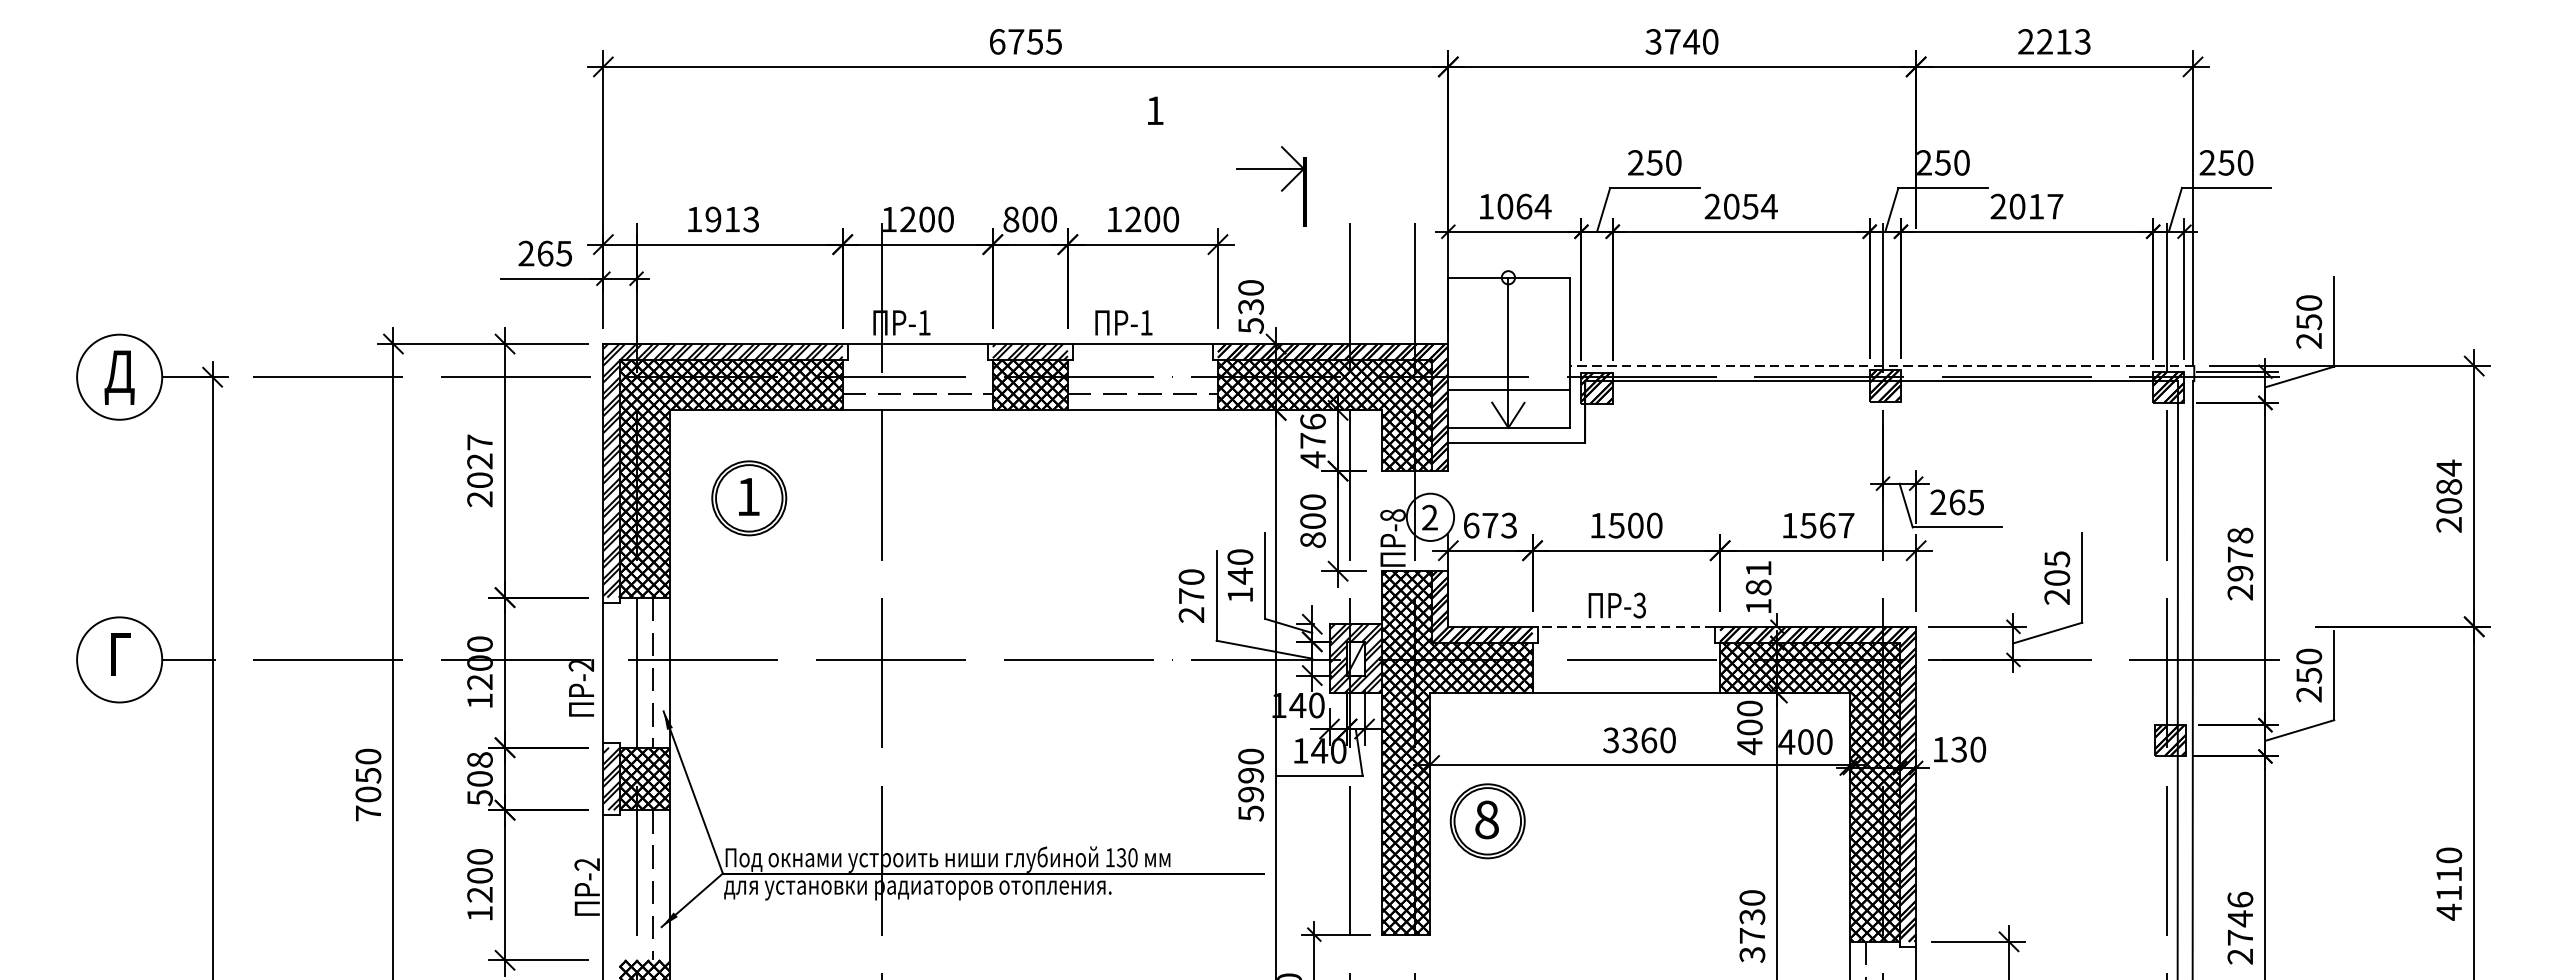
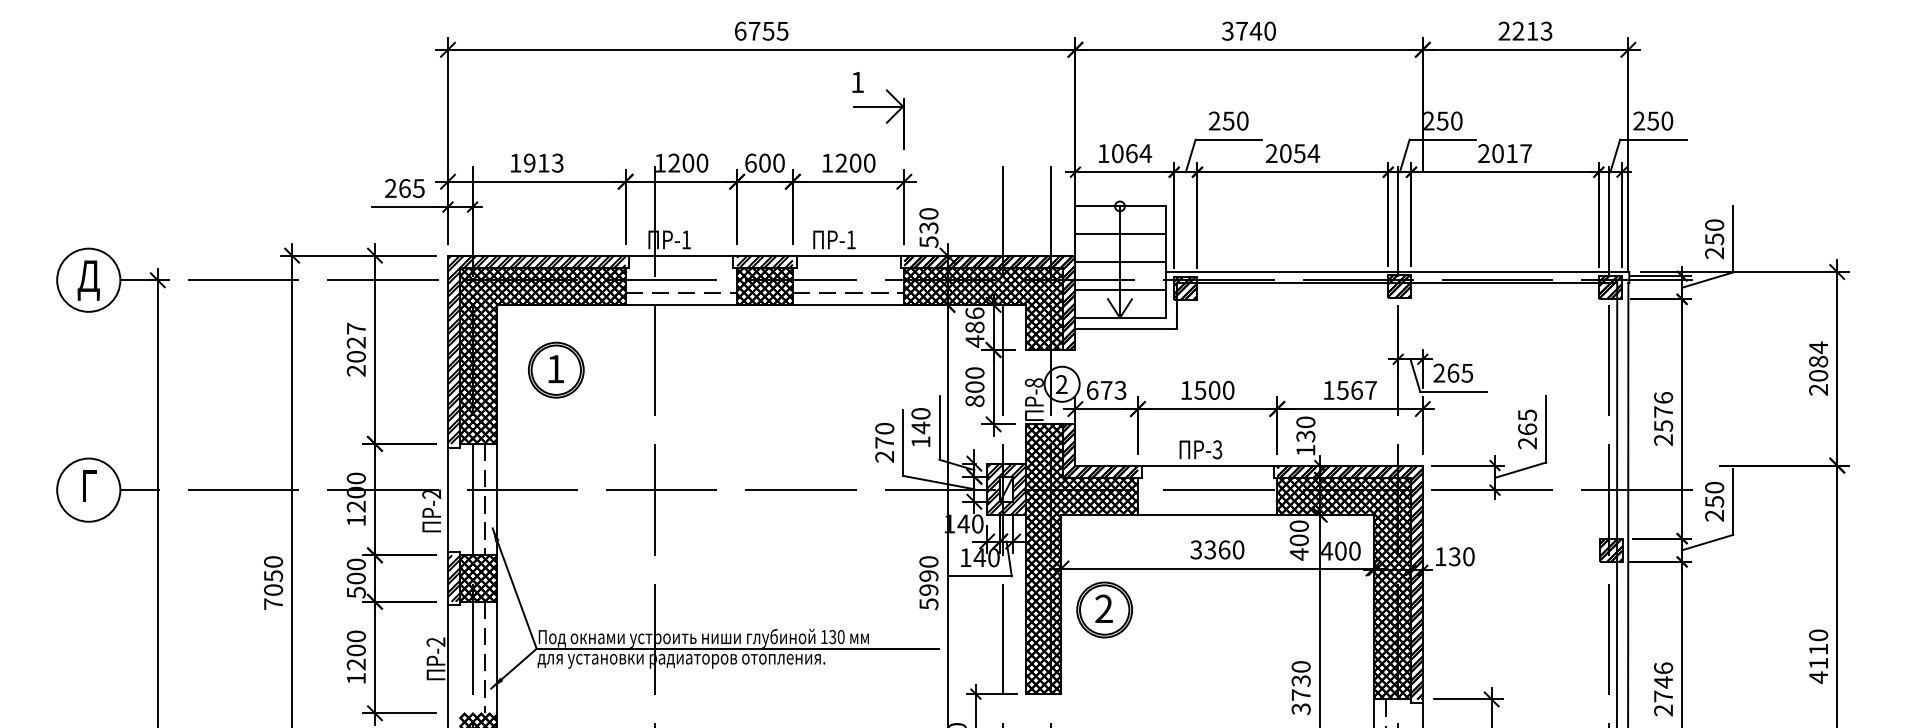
part: (1280, 190) -> (885, 122), moved
text: (1010, 218) -> (750, 162), 800 -> 600
line: (1509, 315) -> (1120, 234), added
line: (1509, 353) -> (1120, 262), added
line: (1882, 366) -> (1397, 272), dashed -> solid
text: (1312, 440) -> (974, 327), 476 -> 486
text: (2240, 555) -> (1663, 412), 2978 -> 2576
text: (1758, 578) -> (1305, 429), 181 -> 130
text: (2057, 578) -> (1527, 429), 205 -> 265
line: (1620, 626) -> (1203, 465), dashed -> solid
text: (480, 760) -> (356, 564), 508 -> 500
text: (1486, 819) -> (1103, 608), 8 -> 2

